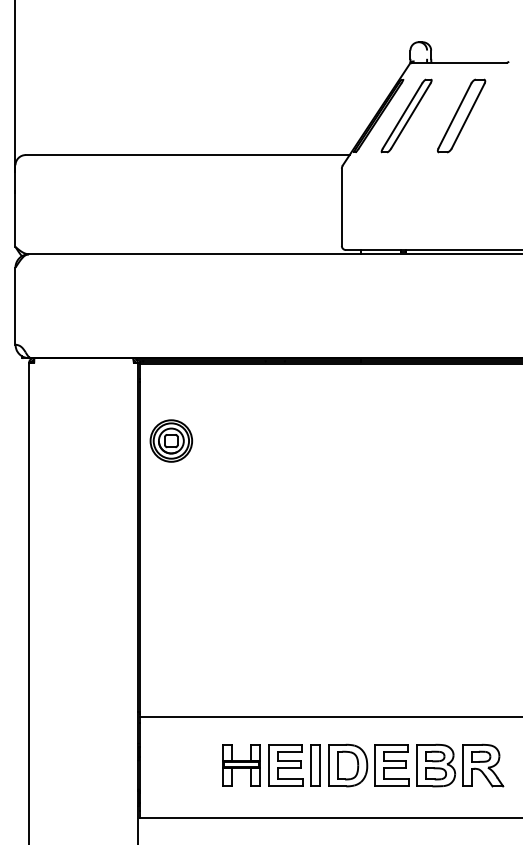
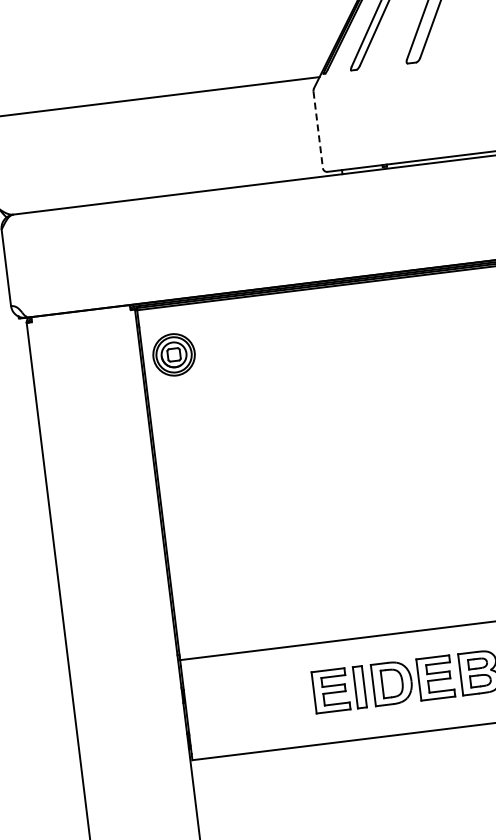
line: (341, 207) -> (317, 130), solid -> dashed
part: (171, 440) -> (174, 354), moved
part: (241, 765) -> (286, 696), removed

